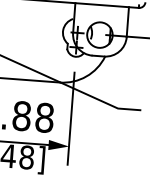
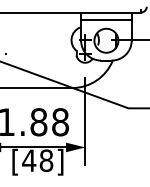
line: (101, 12) -> (106, 19), added

